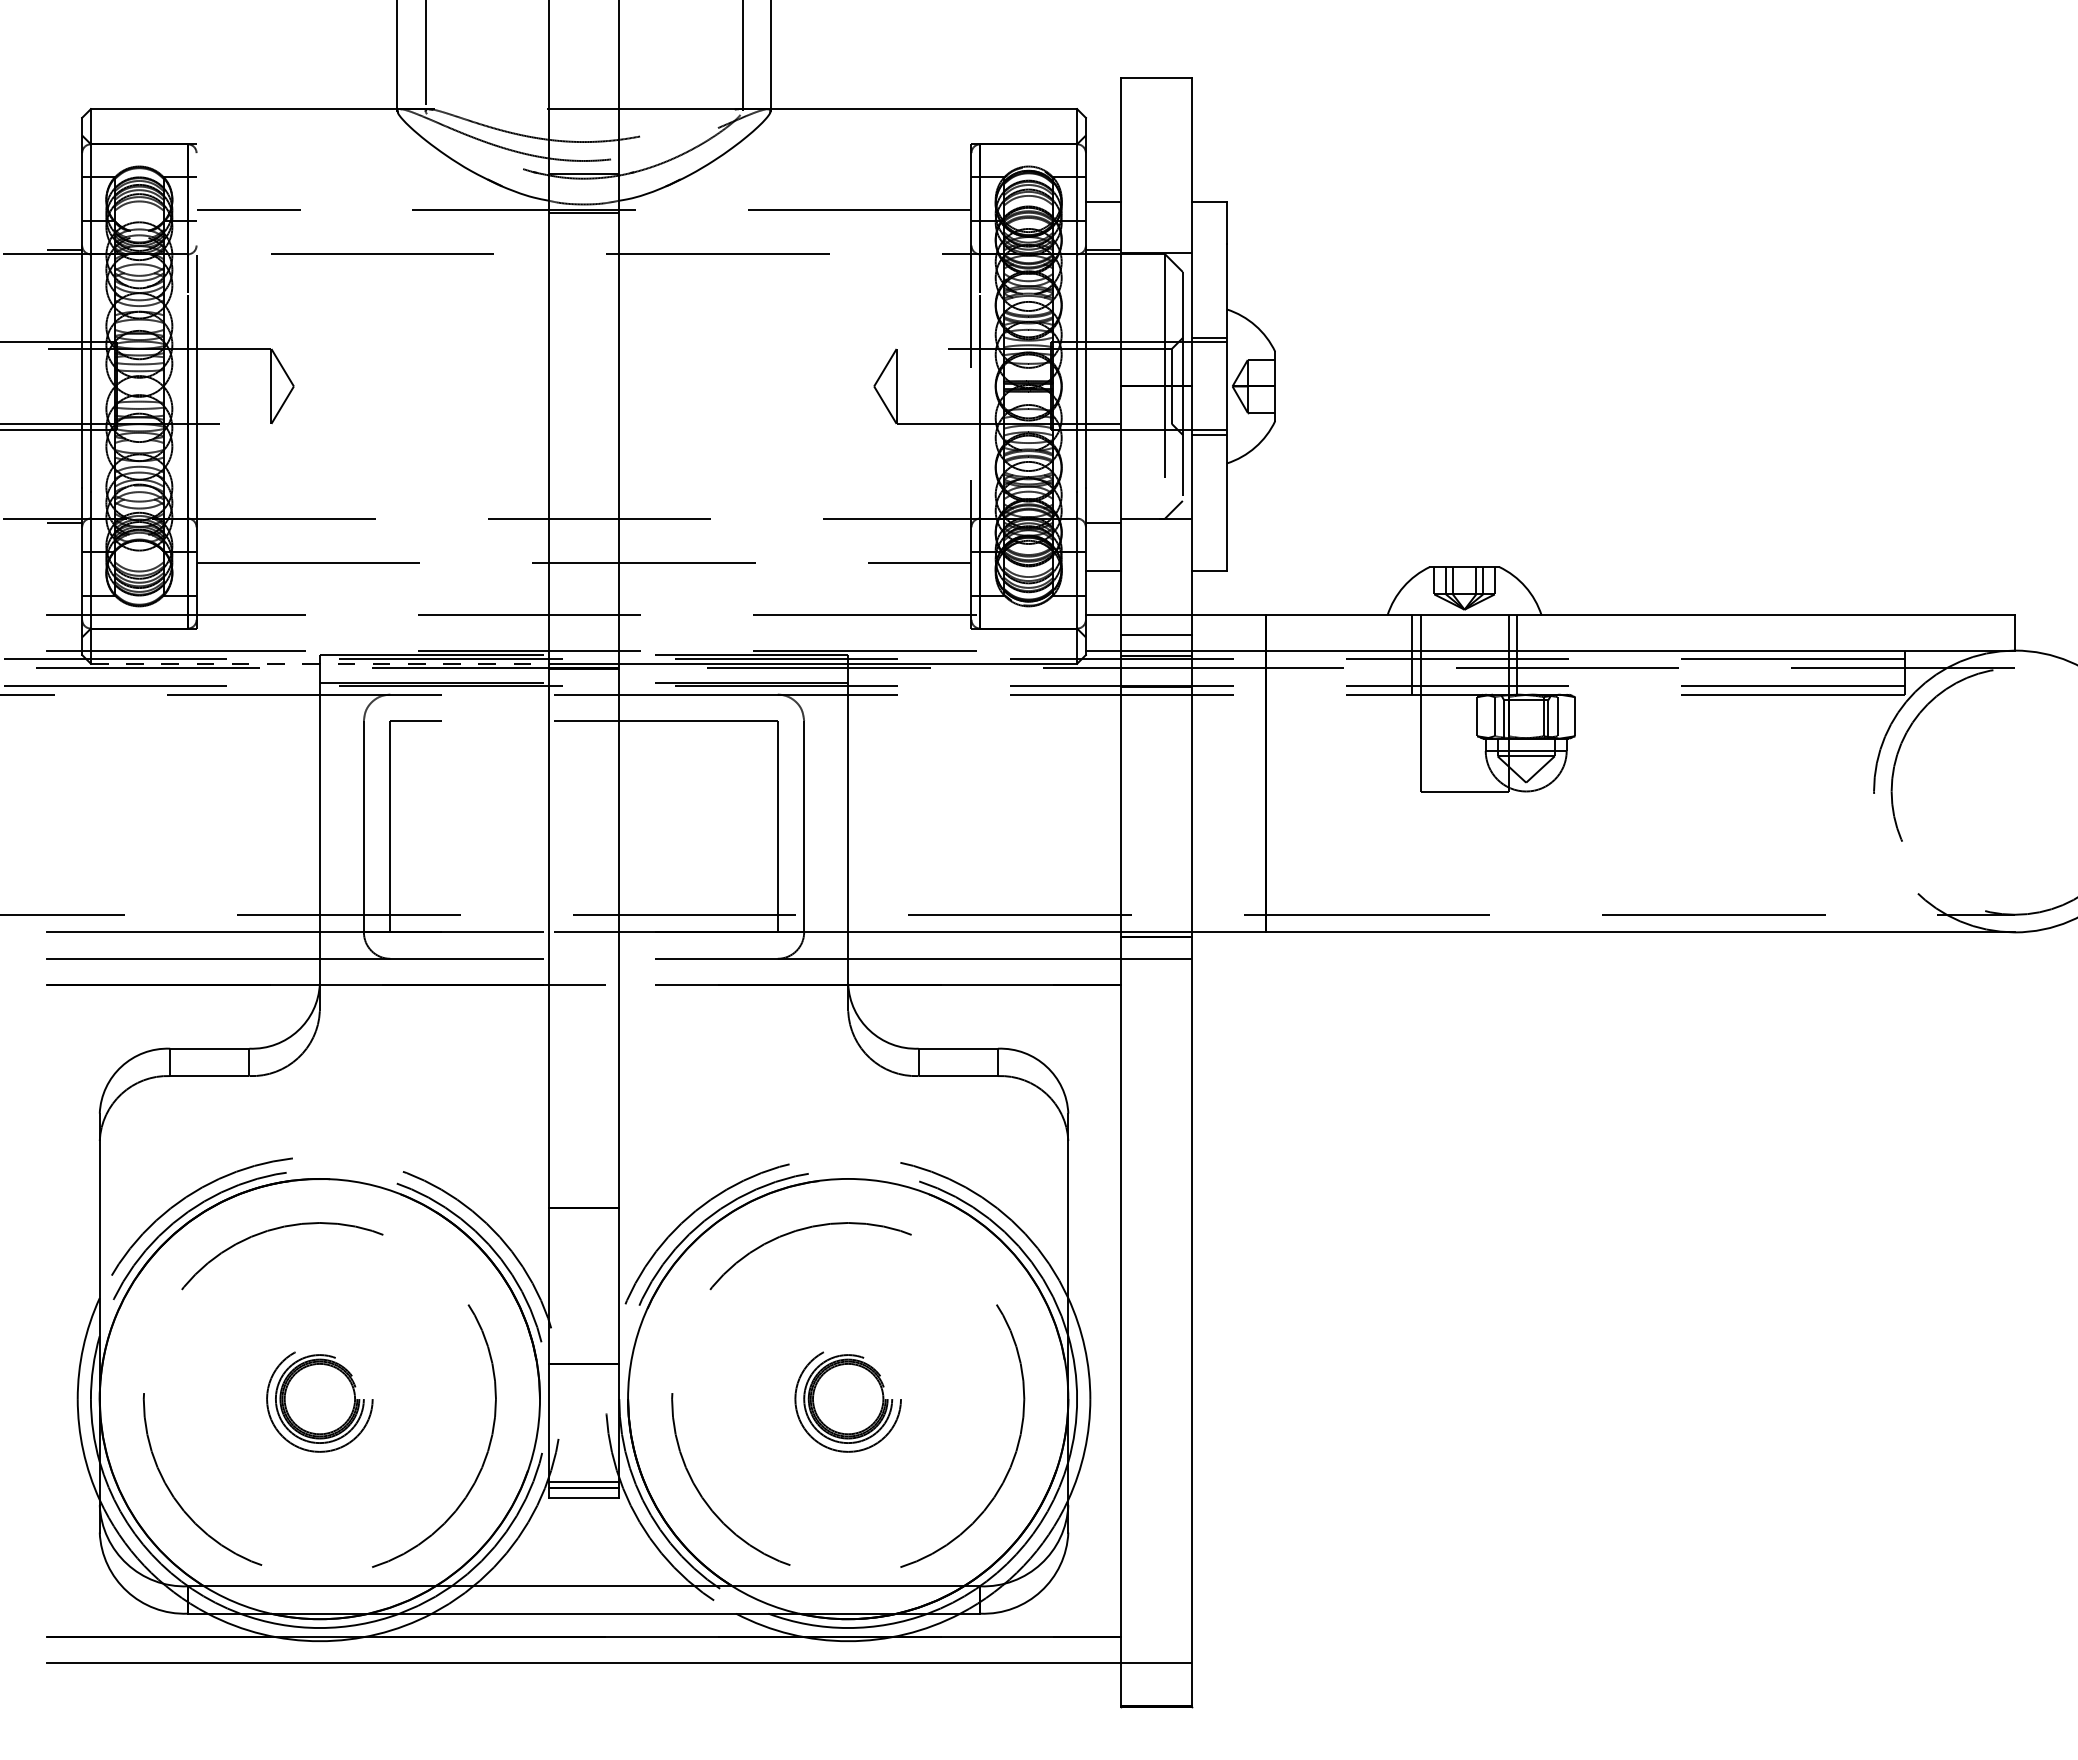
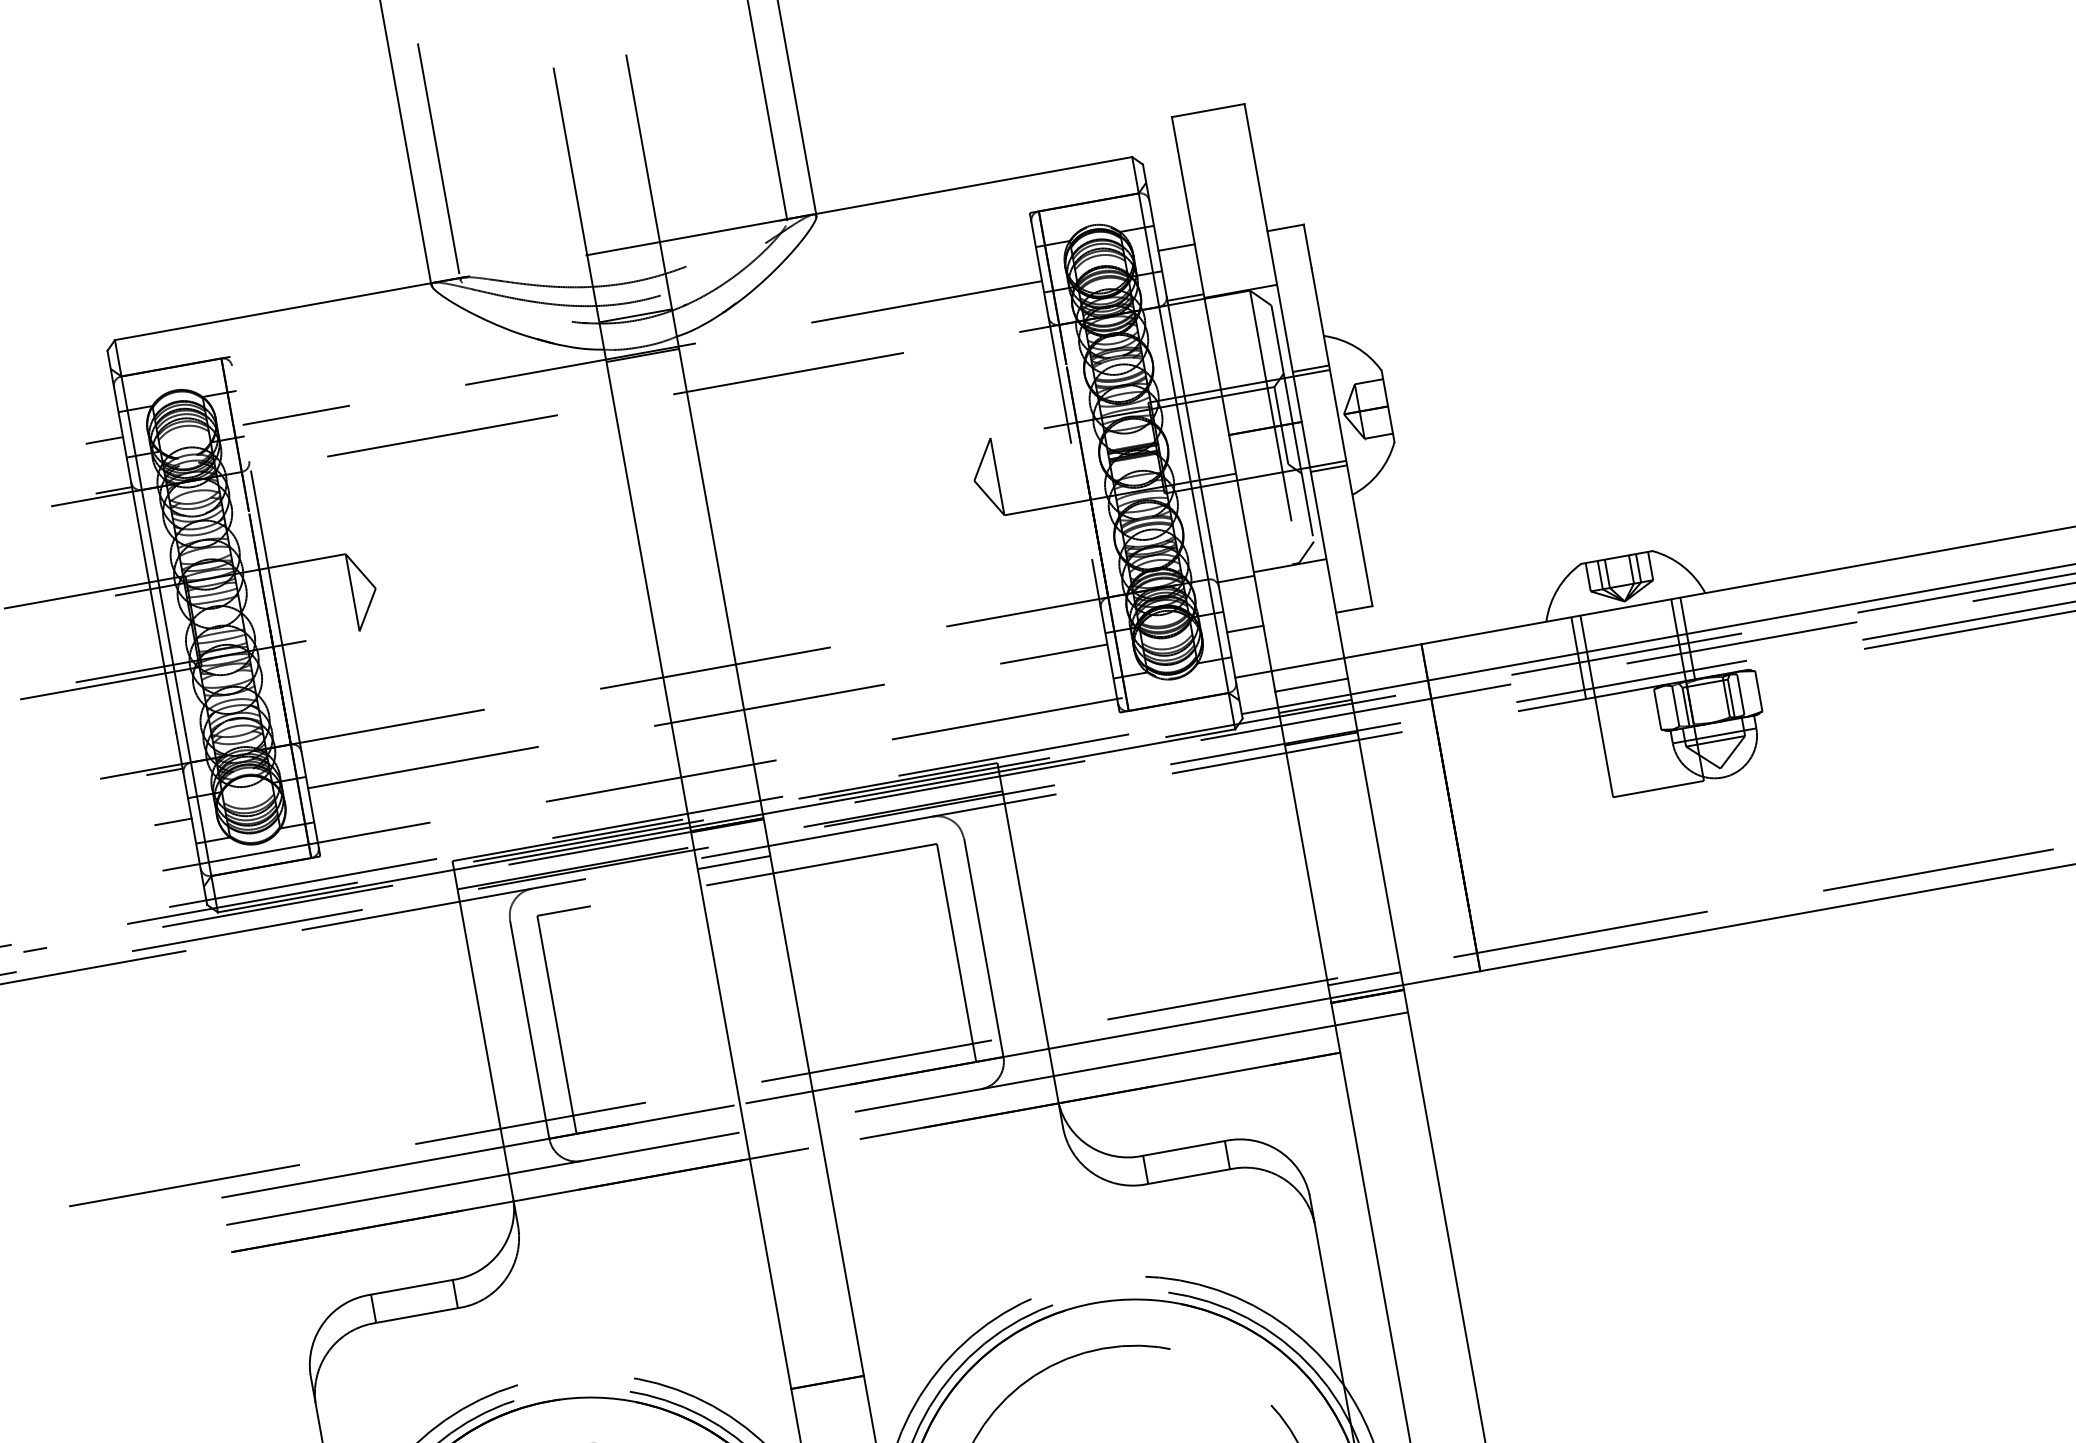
line: (64, 201) -> (104, 440), added
line: (64, 571) -> (173, 822), added
line: (319, 663) -> (453, 869), dashed -> solid
line: (583, 704) -> (733, 862), added
line: (1156, 919) -> (1364, 978), added

